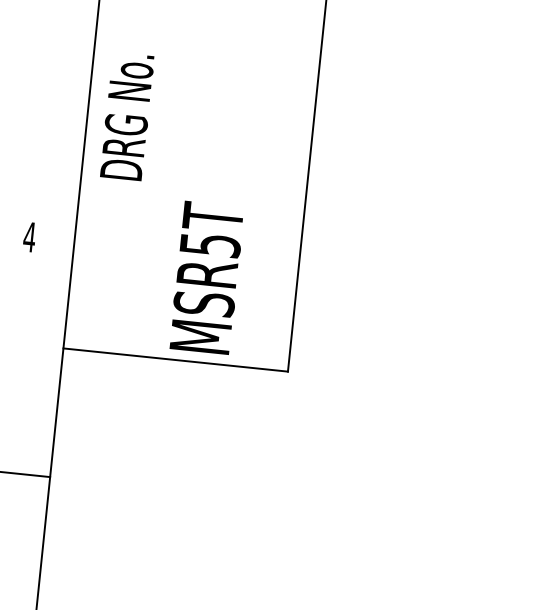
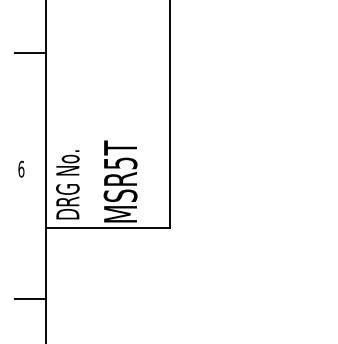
line: (68, 27) -> (30, 52), added
text: (126, 116) -> (67, 184), moved
text: (30, 235) -> (21, 168), 4 -> 6

